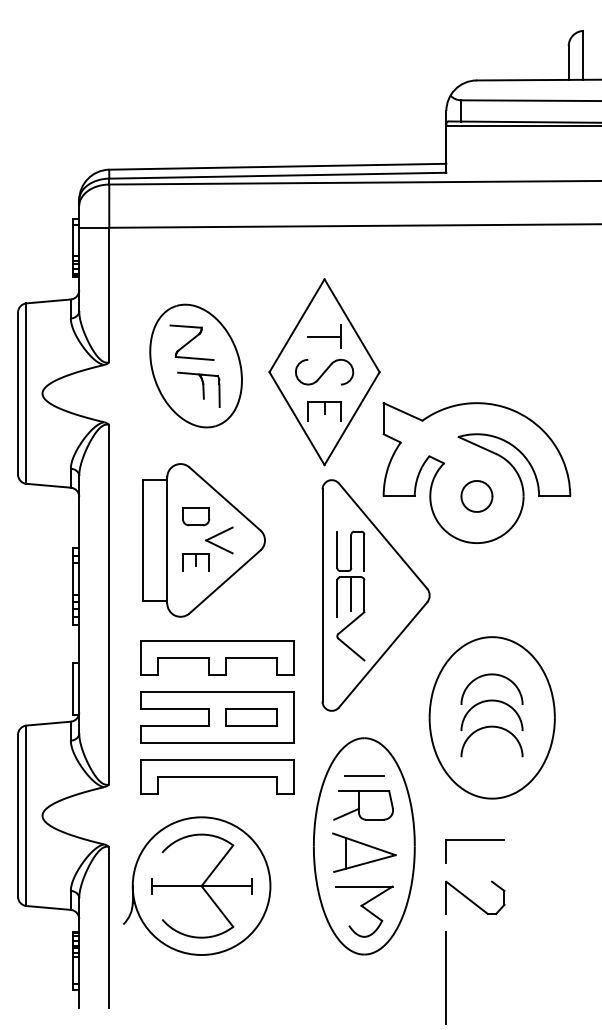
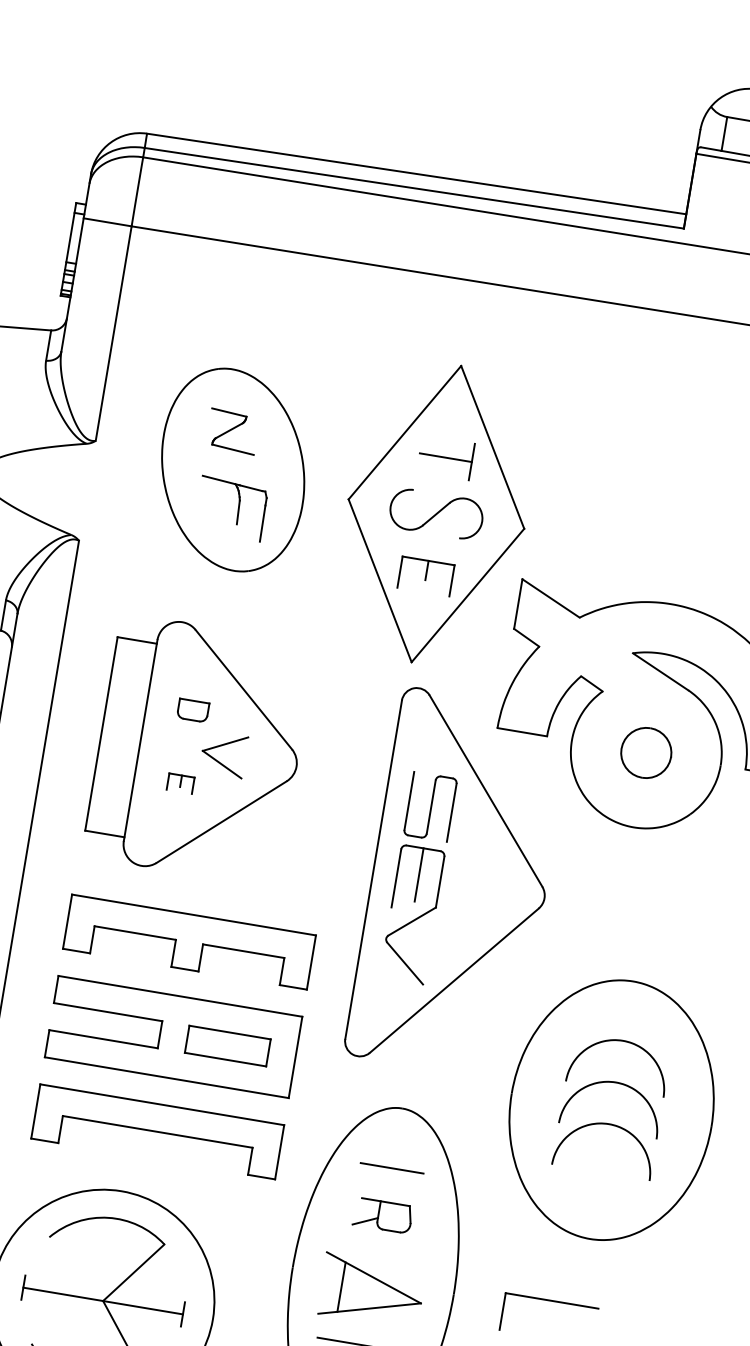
part: (191, 342) -> (232, 431), size x0.7
part: (196, 516) -> (193, 710), size x0.7
part: (195, 562) -> (179, 783), size x0.6
part: (363, 805) -> (382, 1215), size x0.6

